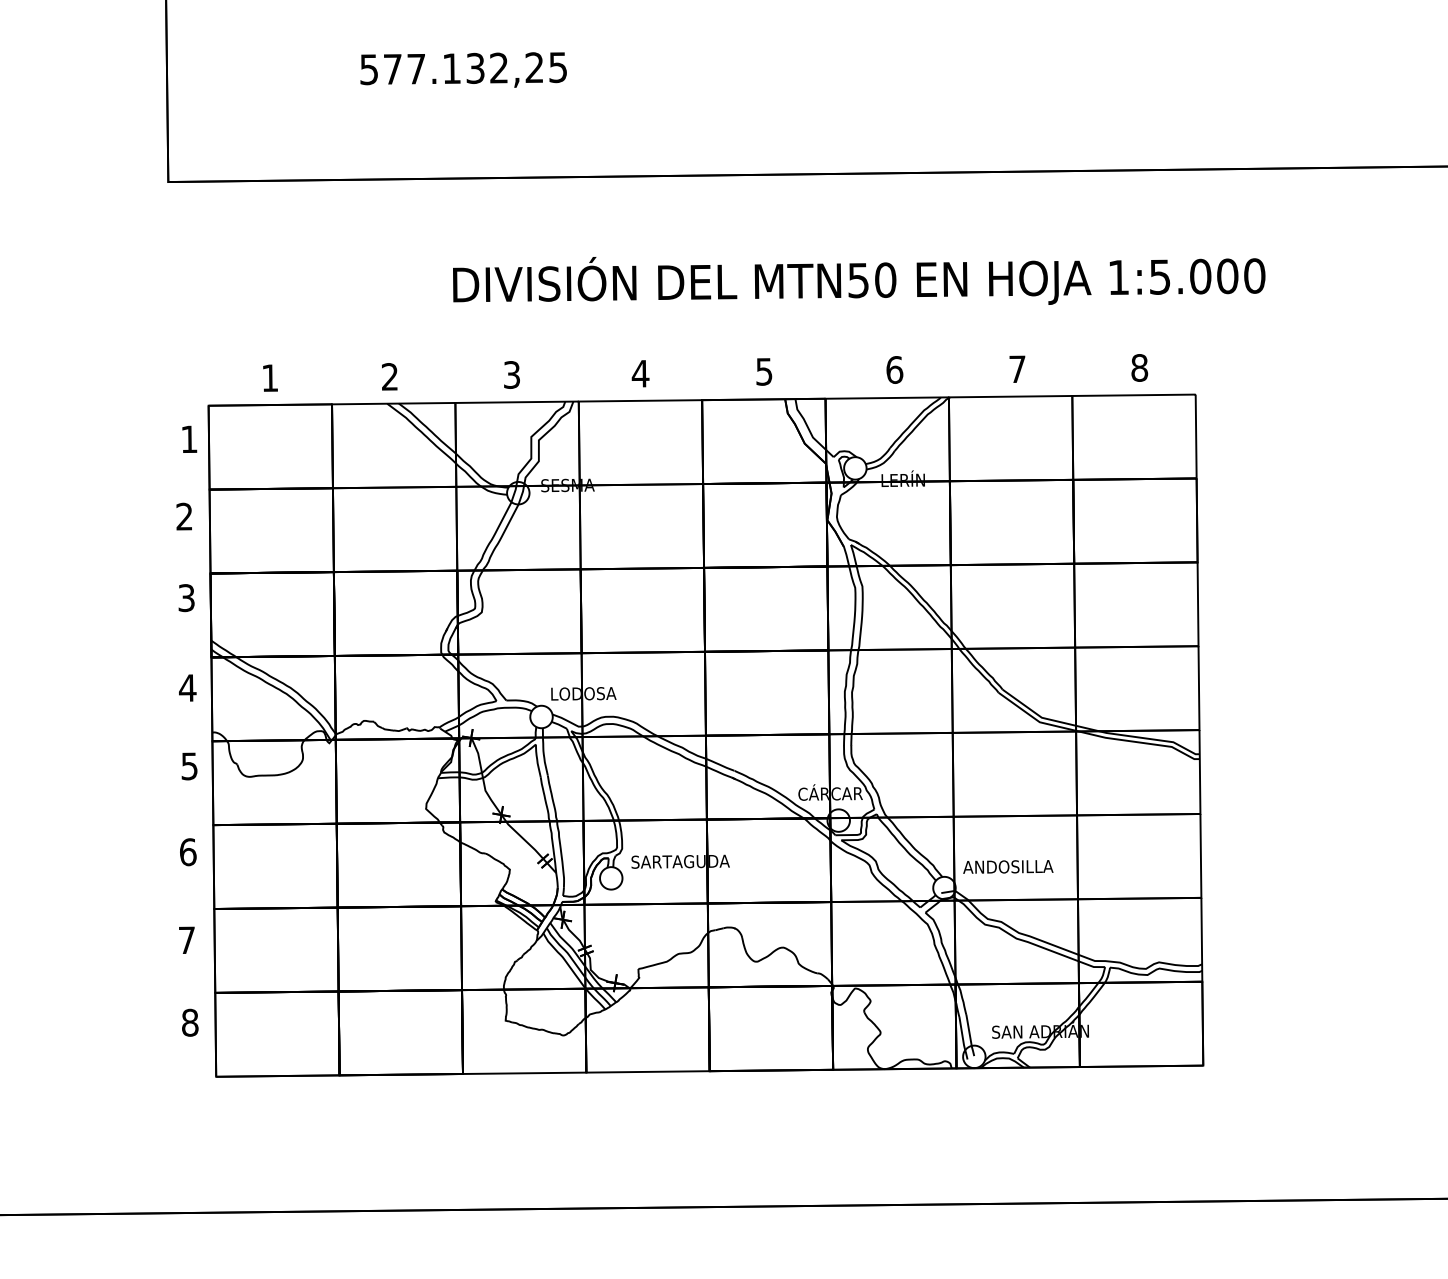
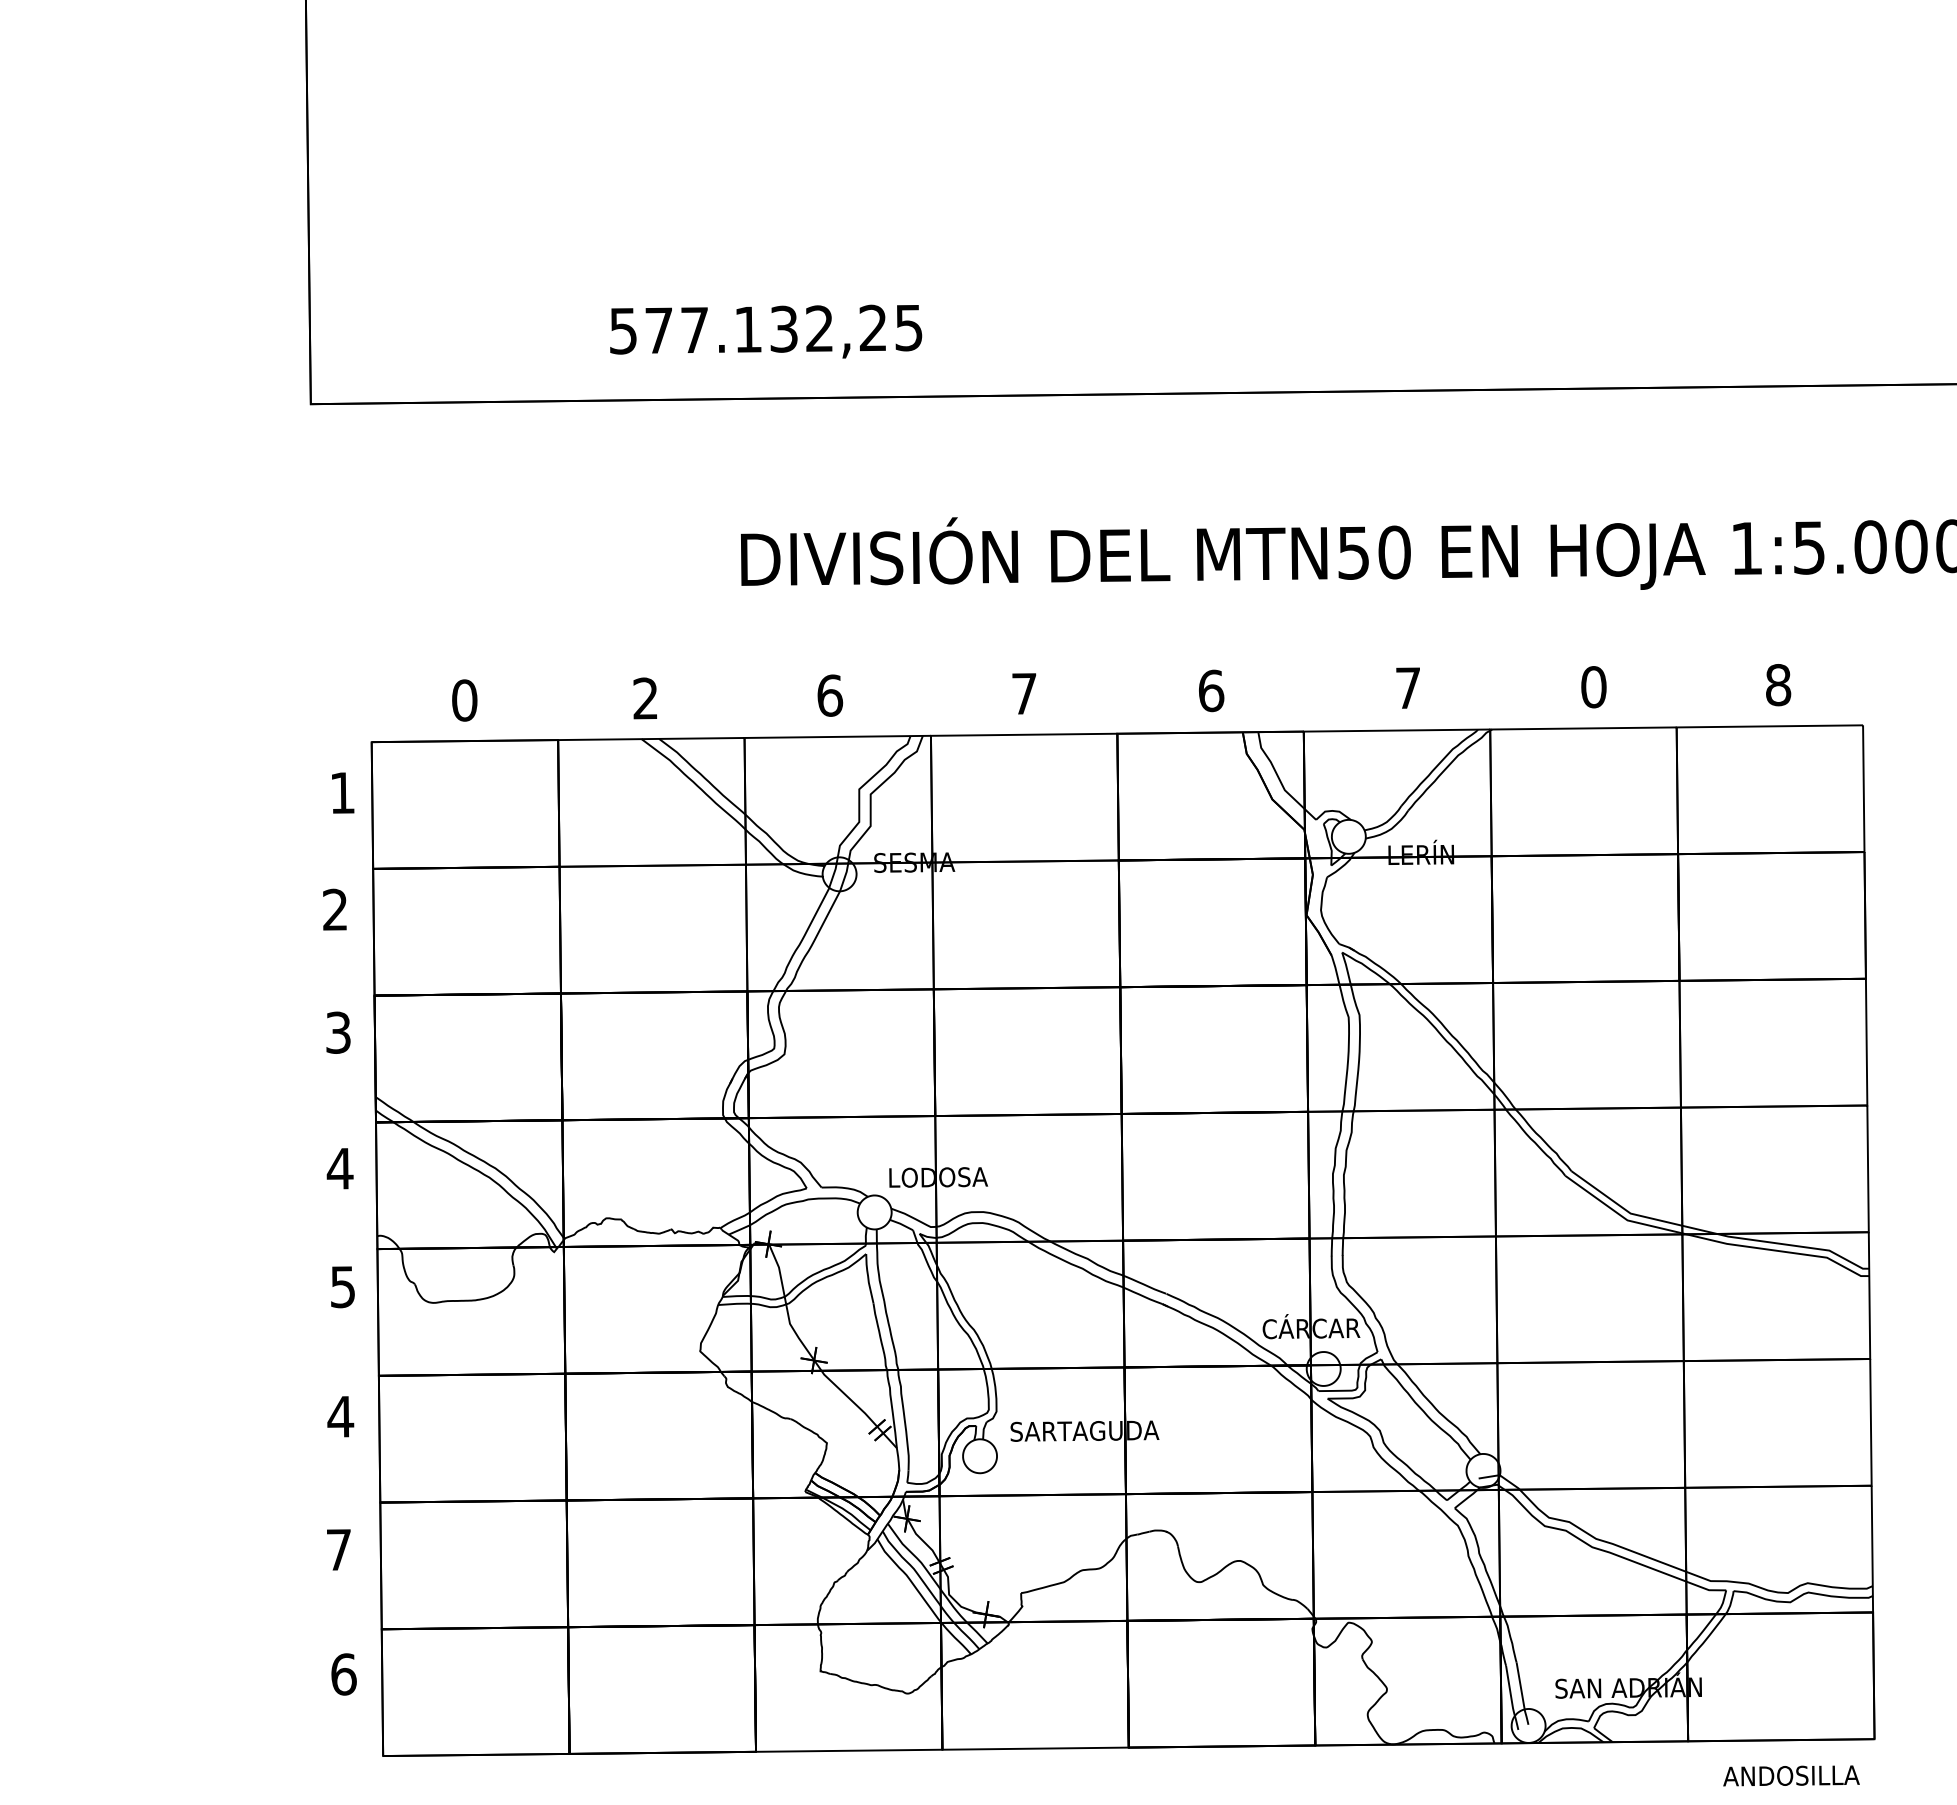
text: (463, 69) -> (765, 330), moved
text: (894, 369) -> (1407, 687), 6 -> 7
text: (1017, 369) -> (1593, 687), 7 -> 0
text: (764, 371) -> (1211, 690), 5 -> 6
text: (640, 373) -> (1024, 693), 4 -> 7
text: (511, 374) -> (829, 694), 3 -> 6
text: (269, 378) -> (463, 701), 1 -> 0
text: (187, 852) -> (339, 1417), 6 -> 4
text: (1008, 866) -> (1791, 1775), moved
text: (190, 1022) -> (344, 1674), 8 -> 6

